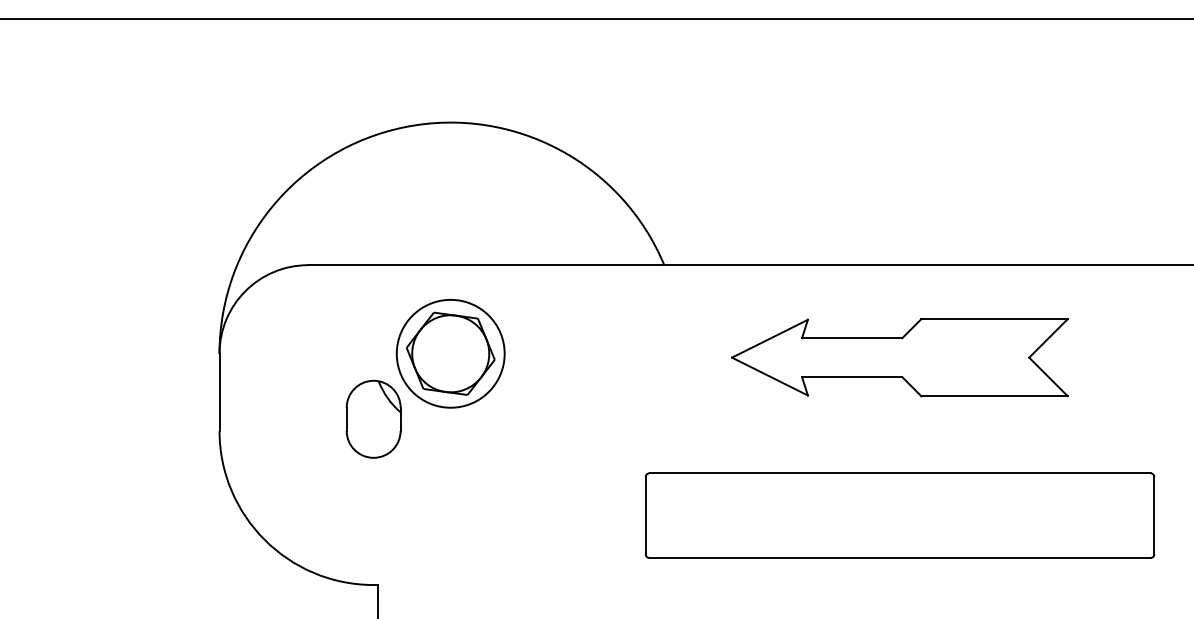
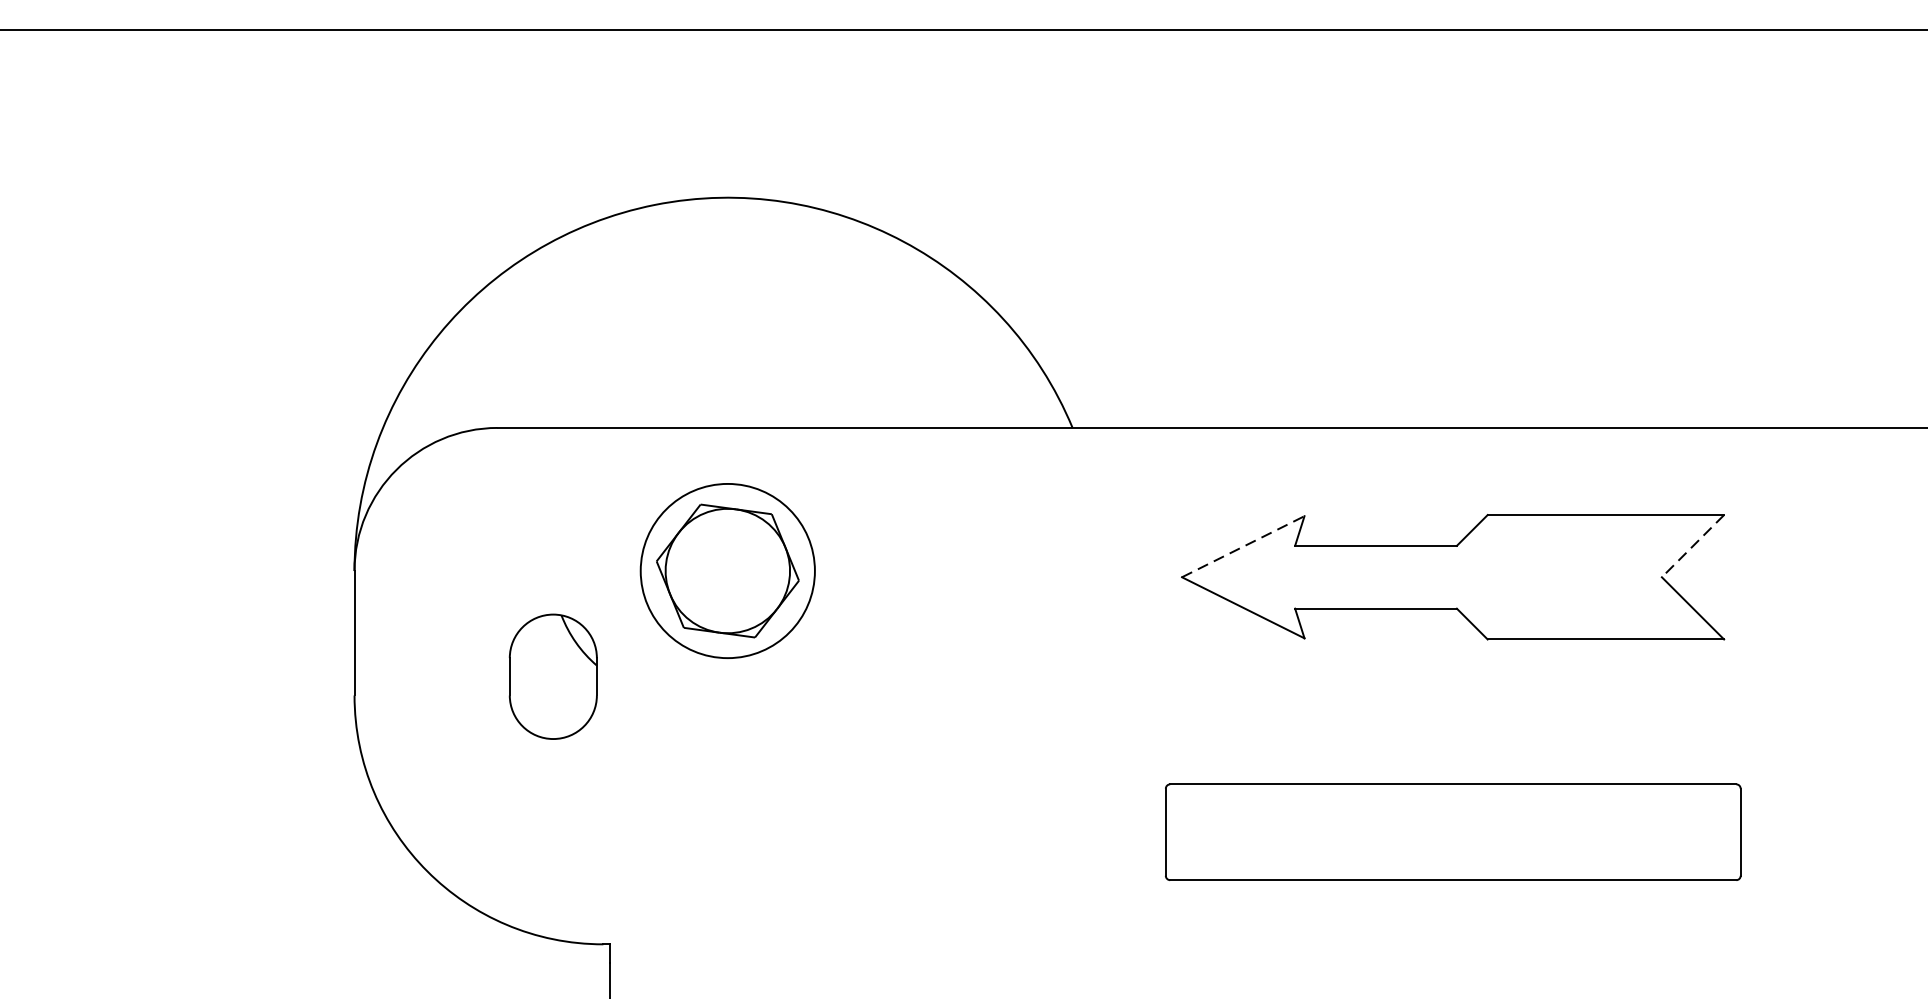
line: (770, 338) -> (1244, 546), solid -> dashed
line: (1048, 338) -> (1692, 546), solid -> dashed
part: (373, 418) -> (553, 675), moved
part: (899, 515) -> (1452, 832), size x0.7

